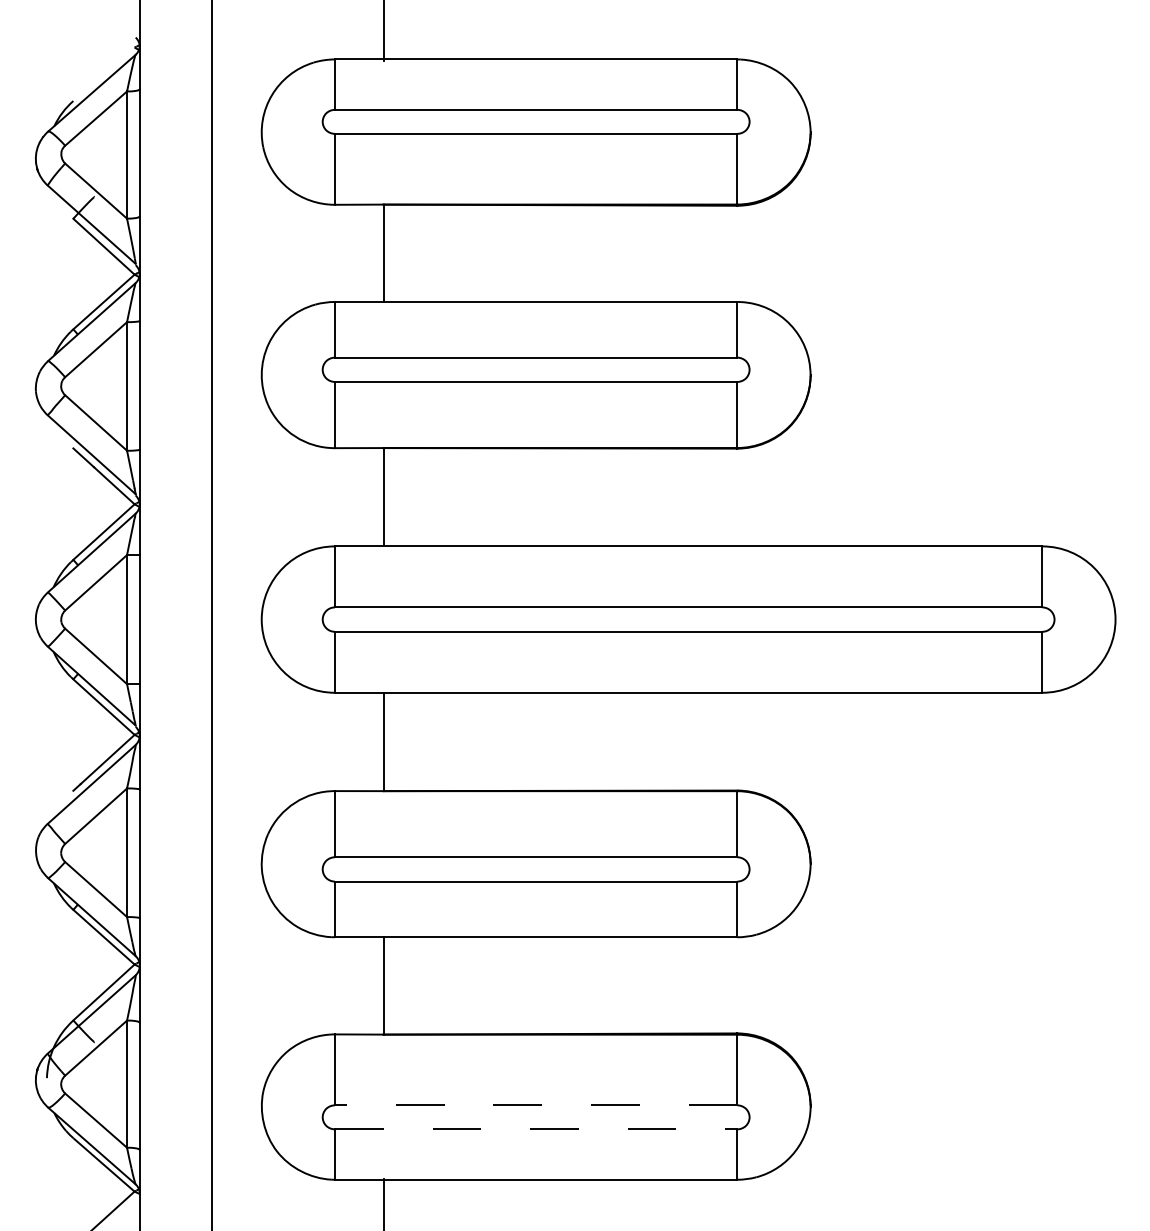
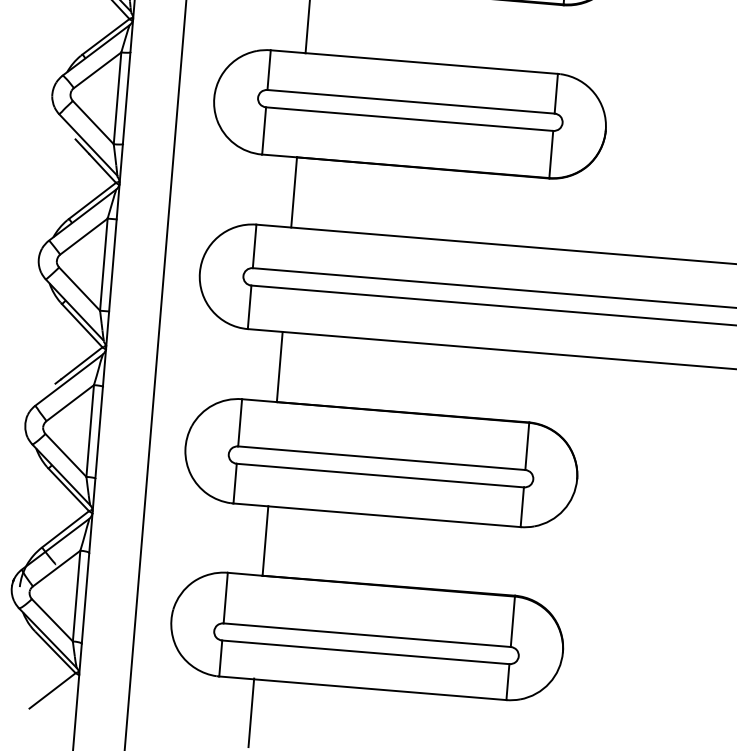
line: (535, 1105) -> (366, 635), dashed -> solid
line: (536, 1129) -> (366, 652), dashed -> solid

